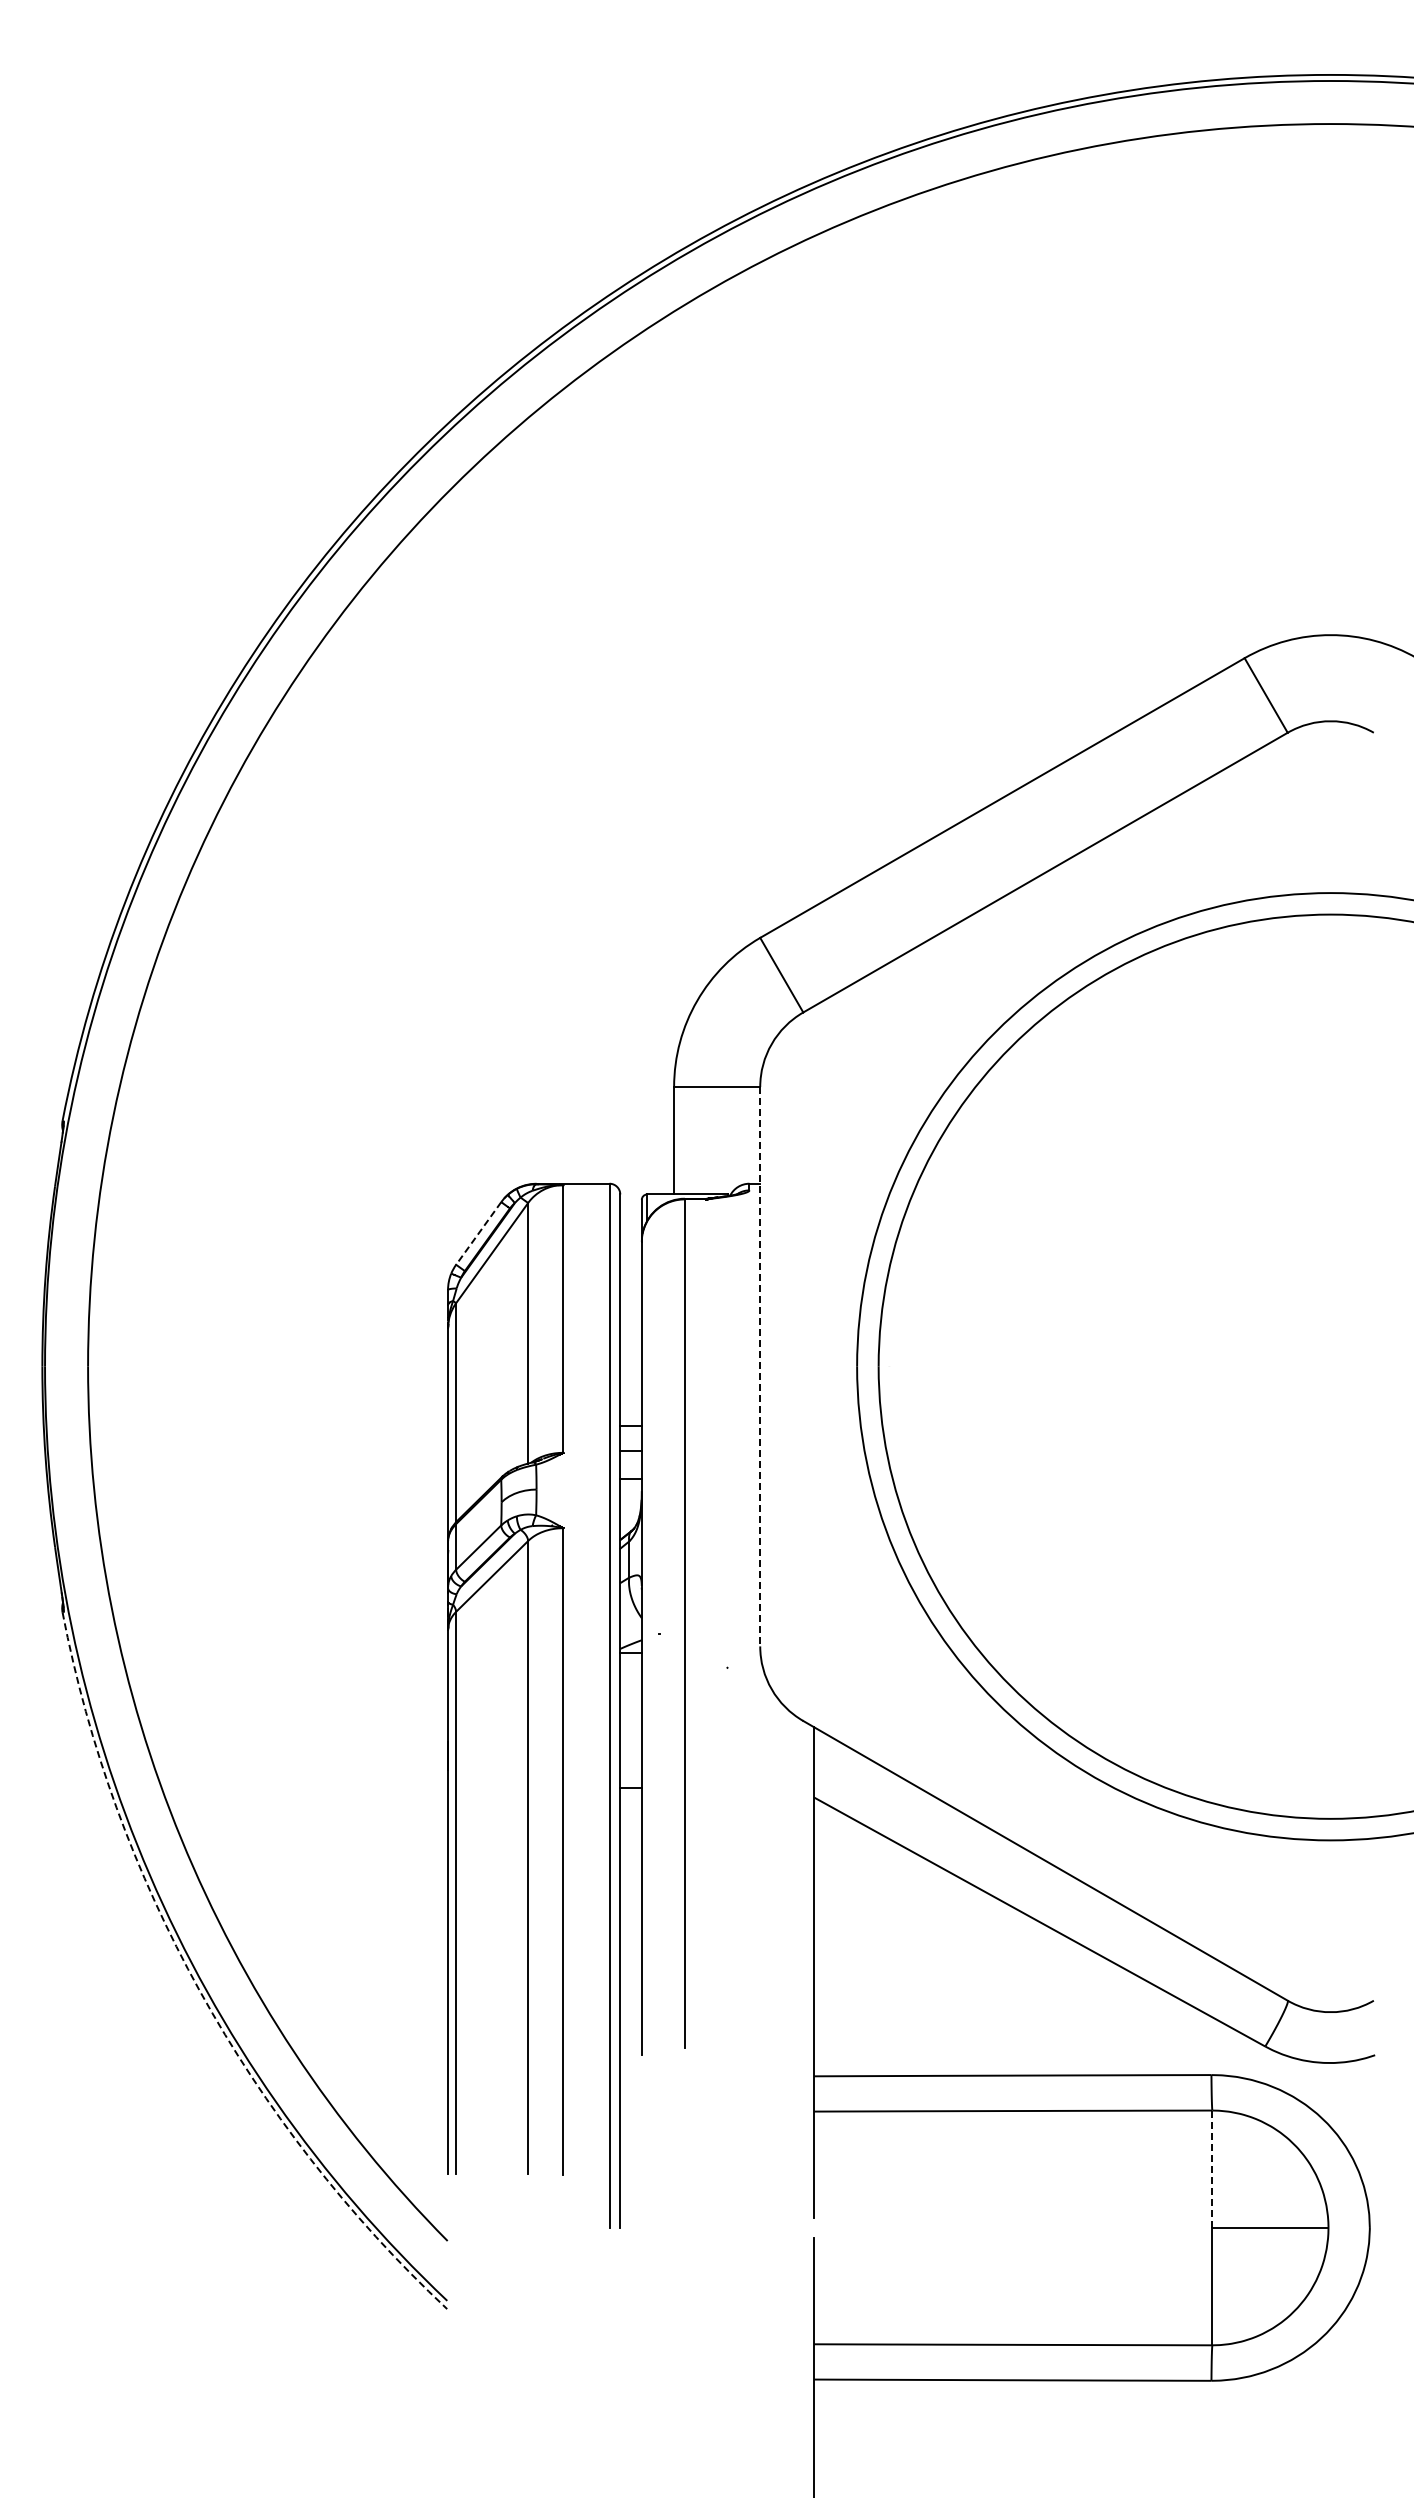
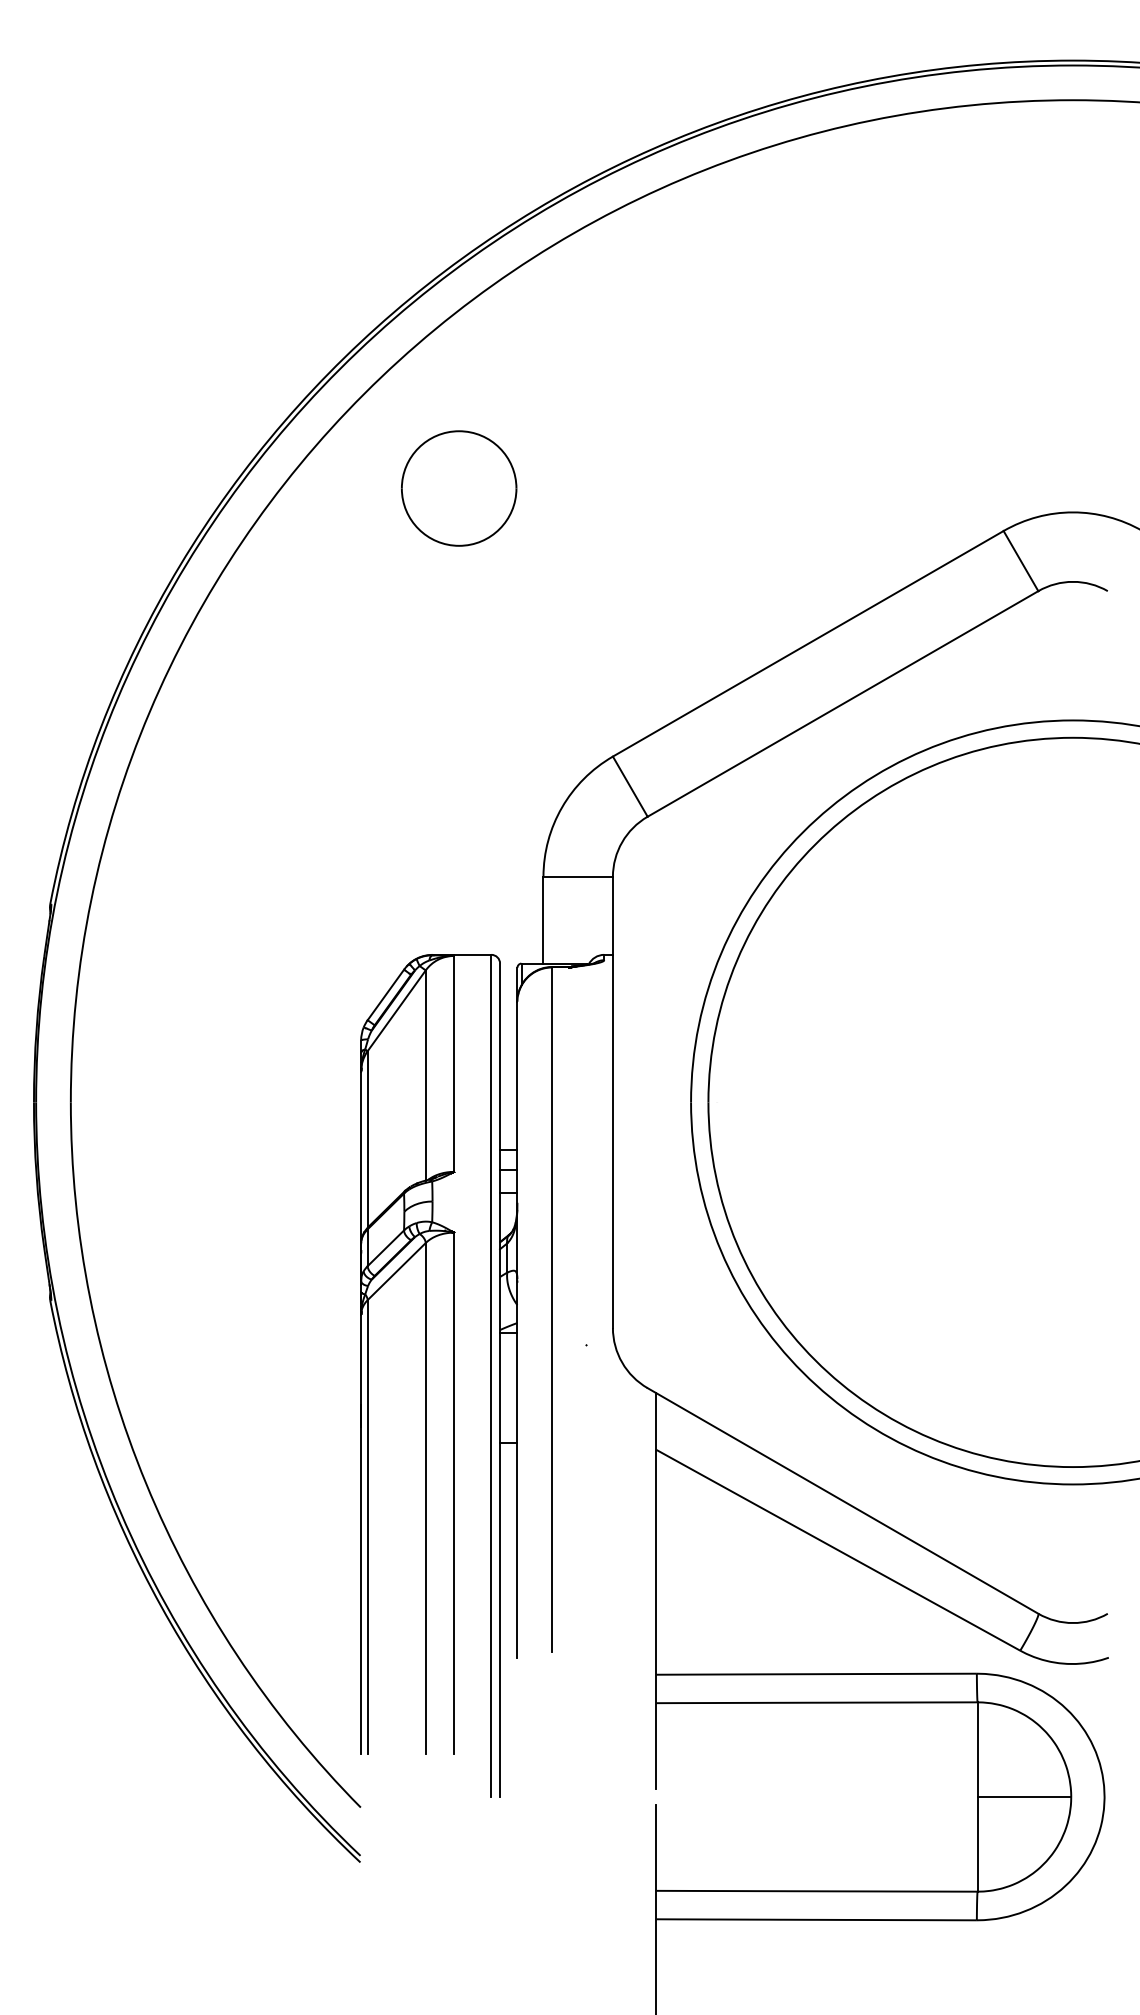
part: (569, 605) -> (459, 488), added
line: (478, 1233) -> (385, 994), dashed -> solid
line: (760, 1366) -> (613, 1102), dashed -> solid
arc: (199, 1991) -> (160, 1606), dashed -> solid
line: (1212, 2169) -> (977, 1749), dashed -> solid

